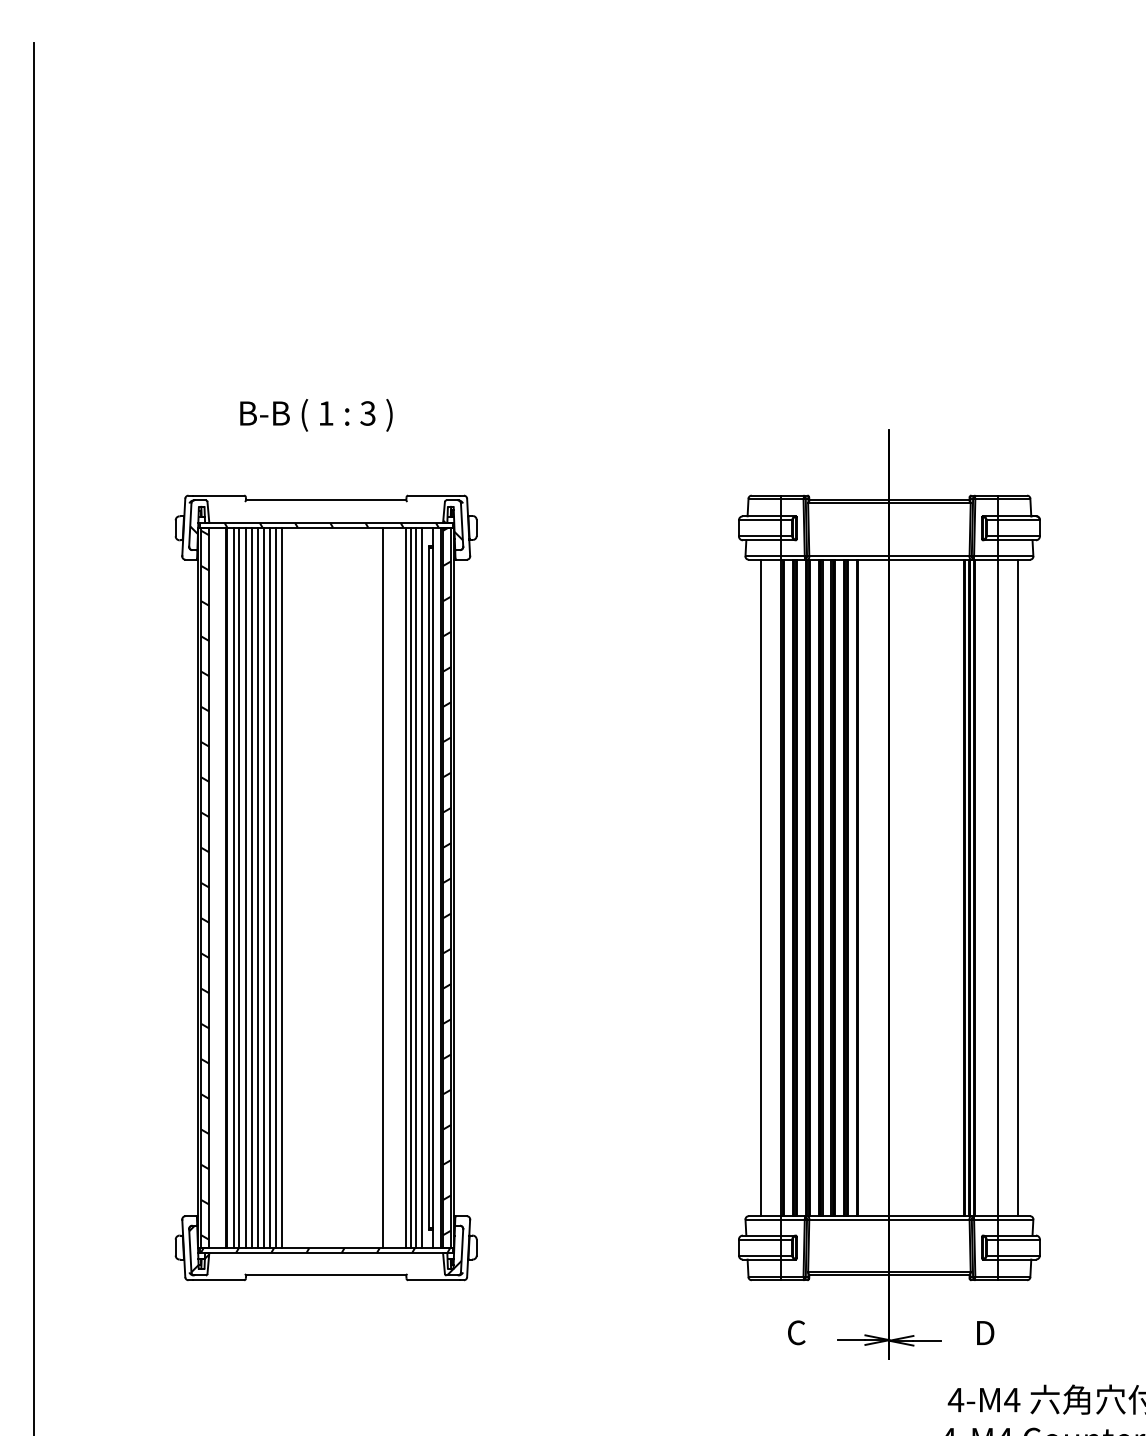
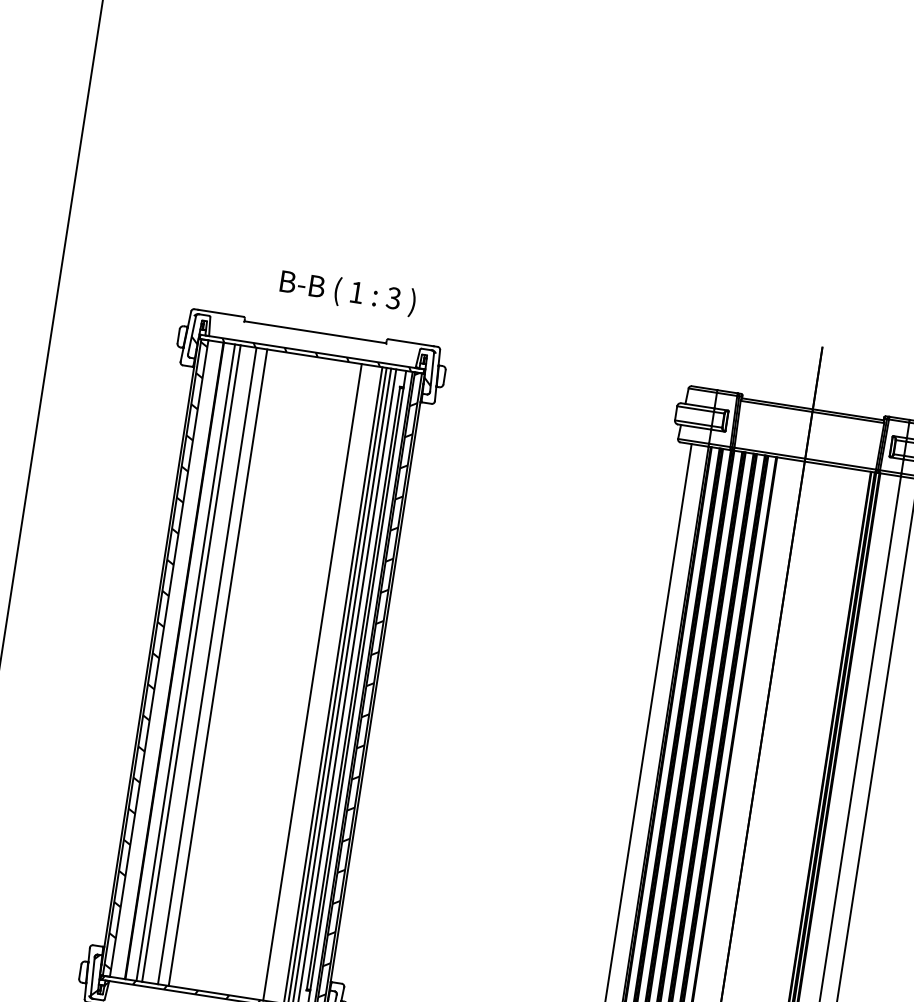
text: (316, 415) -> (347, 293), moved
line: (233, 887) -> (180, 661), removed
line: (251, 887) -> (196, 663), removed
line: (258, 887) -> (202, 664), removed
line: (270, 887) -> (213, 666), removed
line: (282, 887) -> (223, 668), removed

